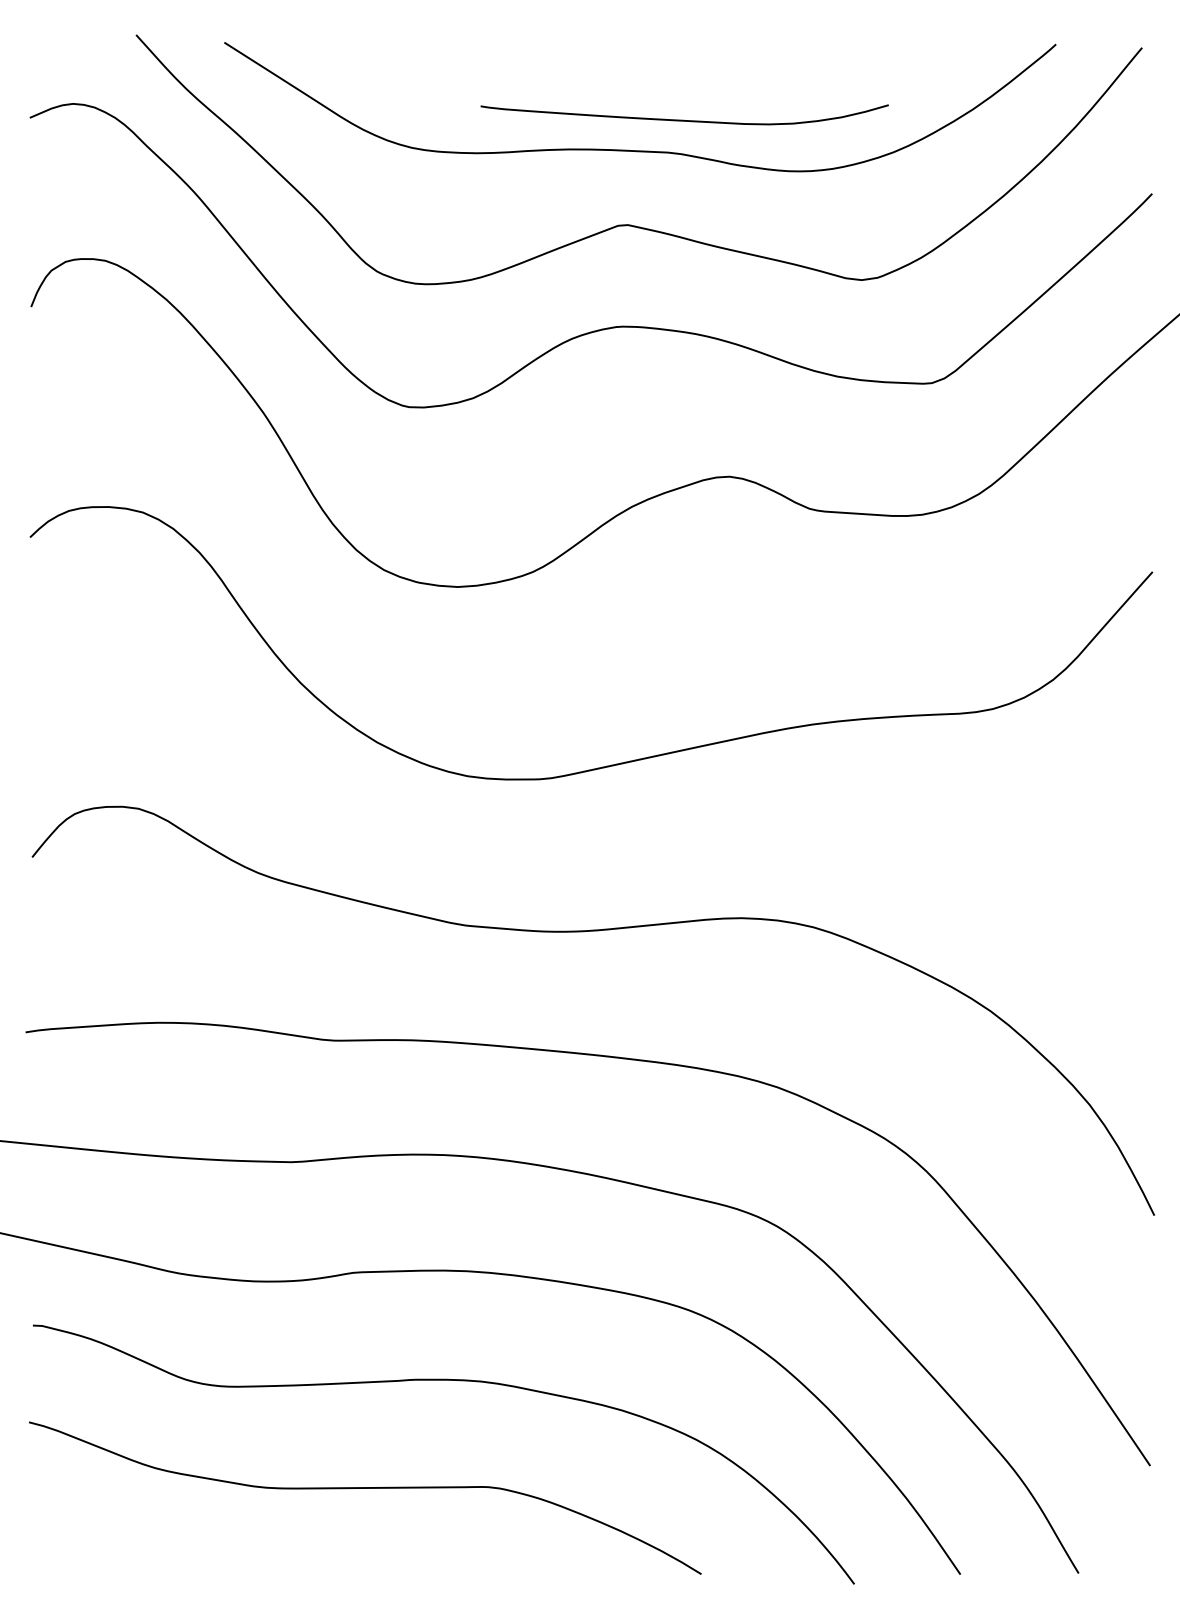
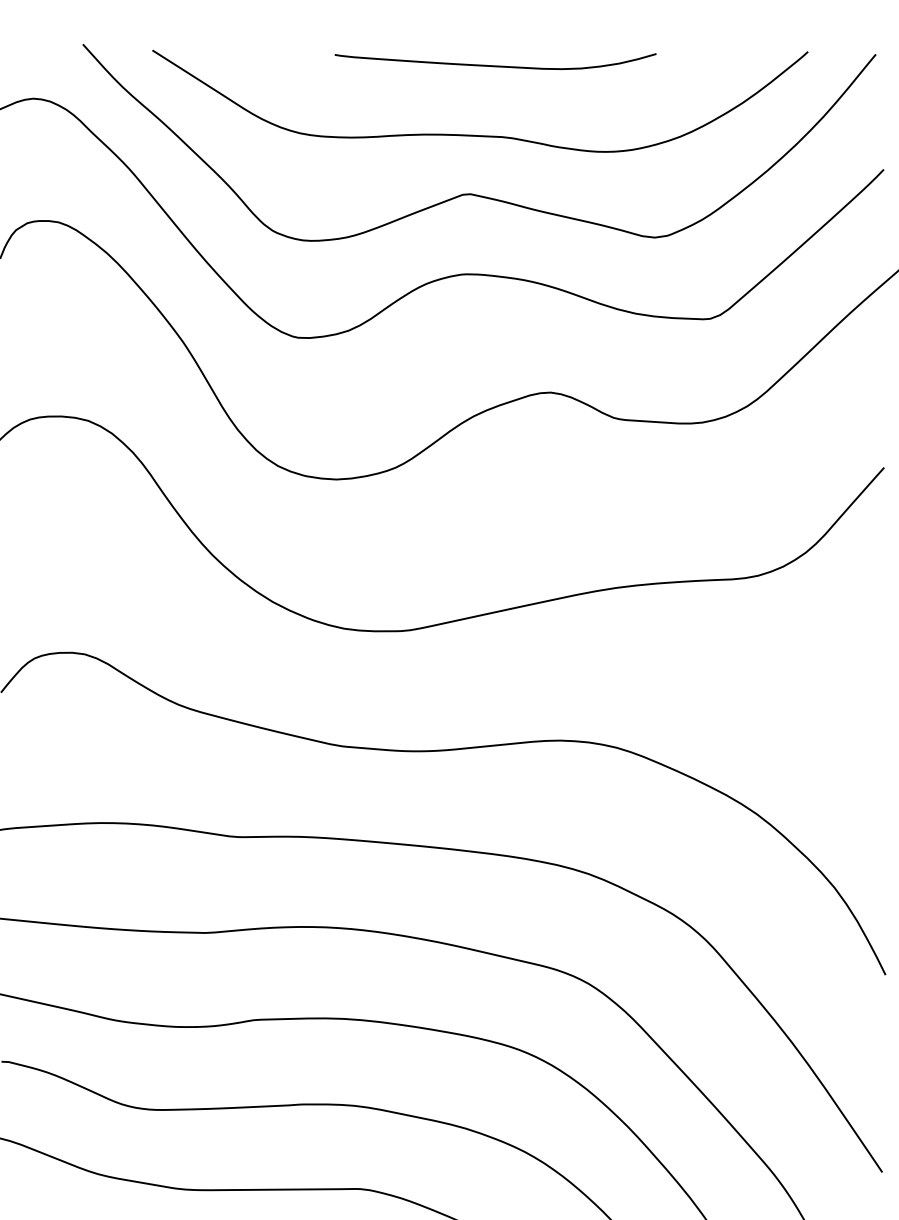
curve: (683, 119) -> (494, 65), moved

